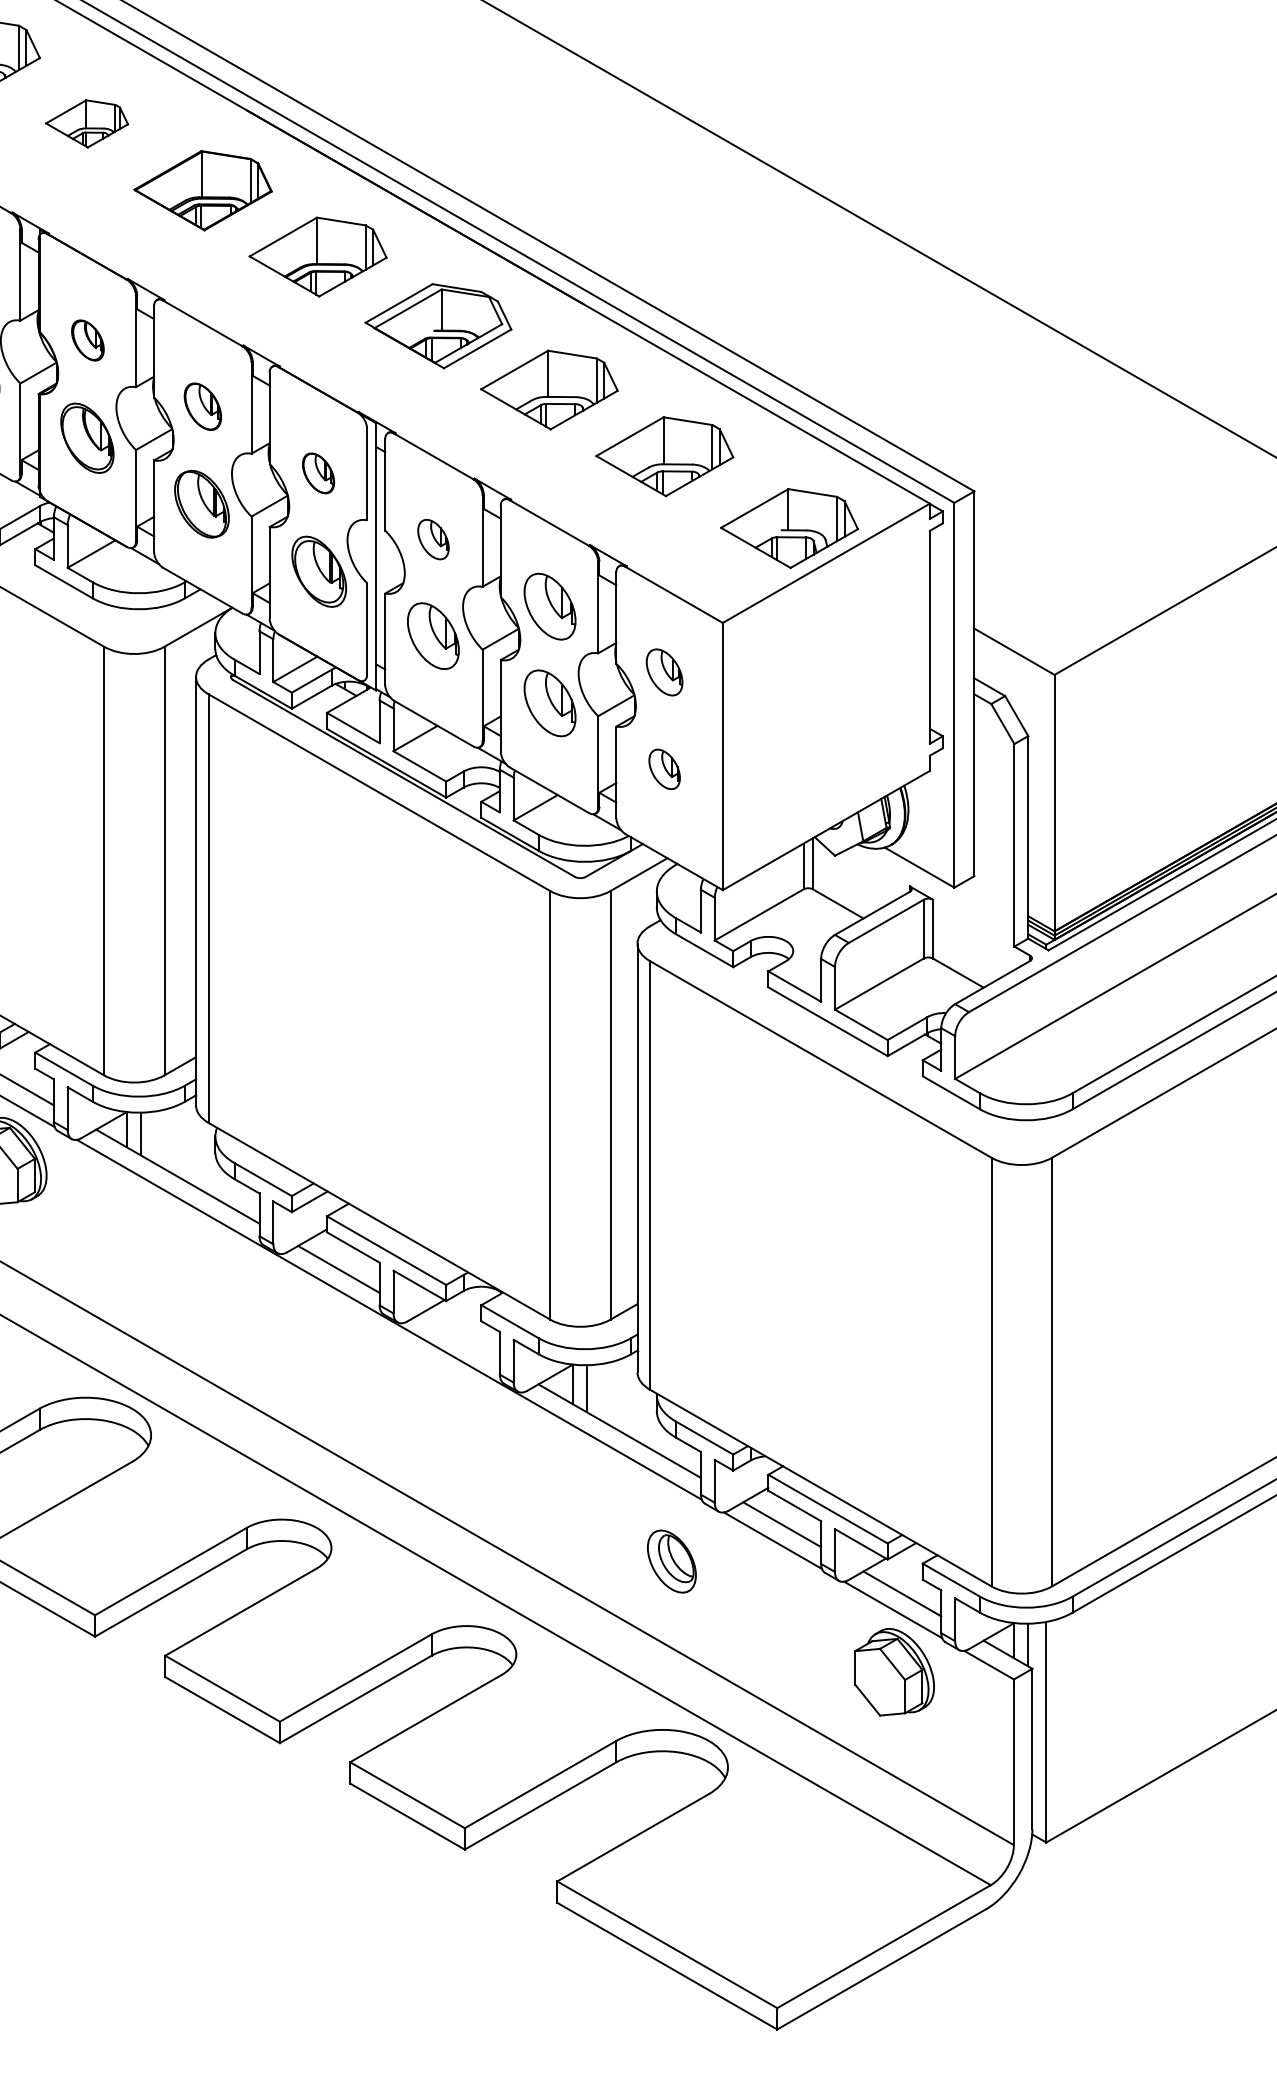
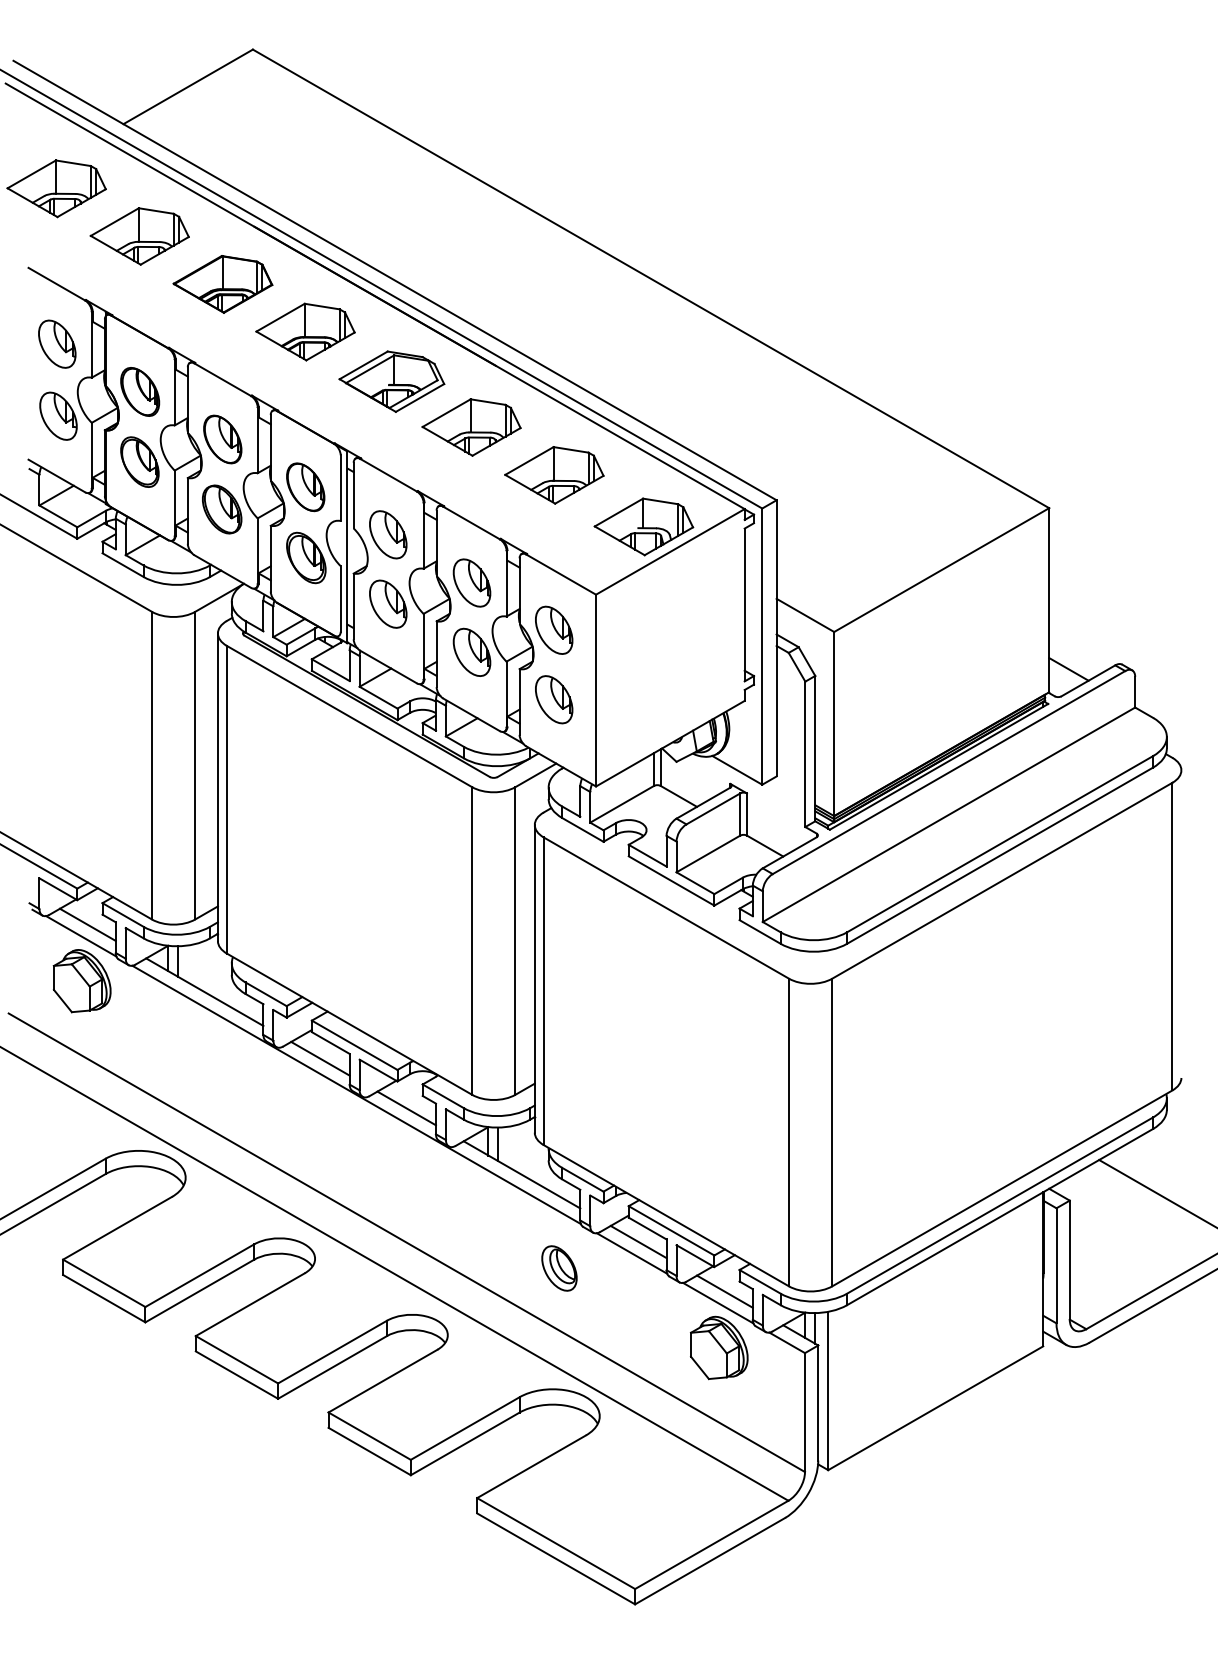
part: (86, 123) -> (139, 236), size x1.67
part: (88, 339) -> (140, 391), size x1.67
part: (202, 406) -> (222, 439), size x1.43
part: (318, 473) -> (305, 487), size x1.67
part: (433, 539) -> (388, 534), size x1.67
part: (664, 671) -> (554, 629), size x1.43
part: (664, 768) -> (554, 699), size x1.67
line: (458, 1338) -> (406, 1108), added

